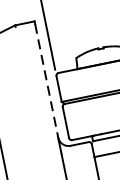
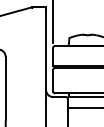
line: (47, 80) -> (46, 49), dashed -> solid

